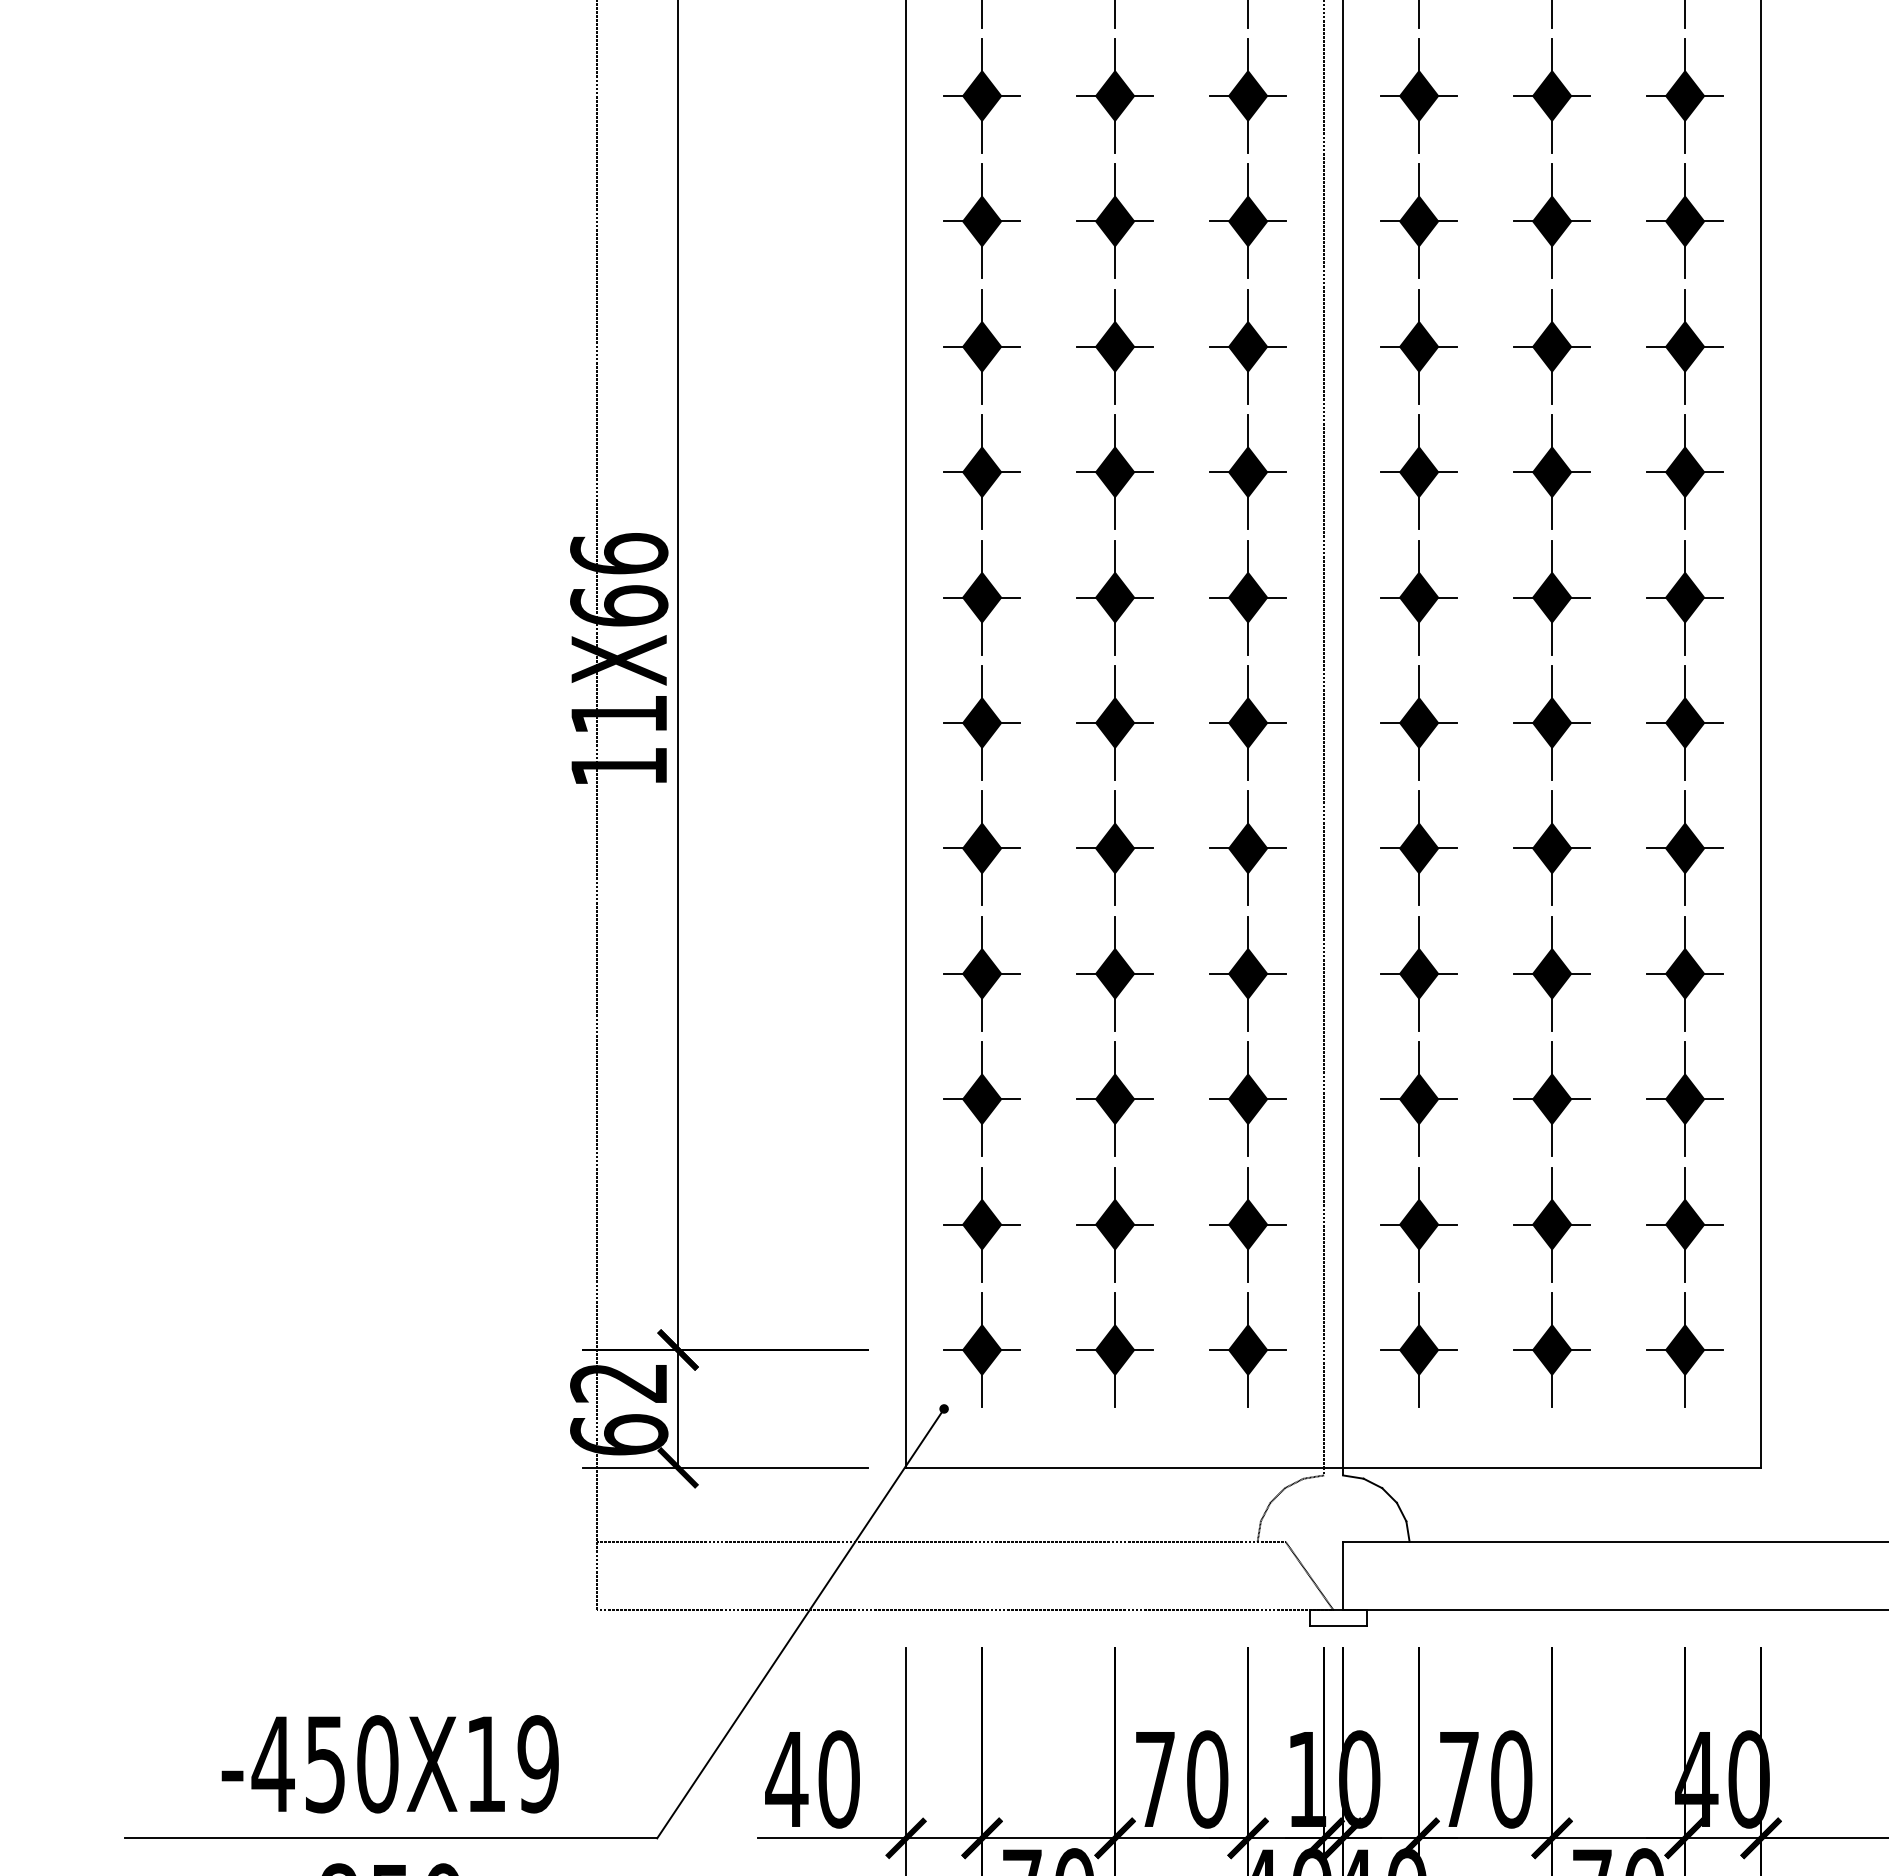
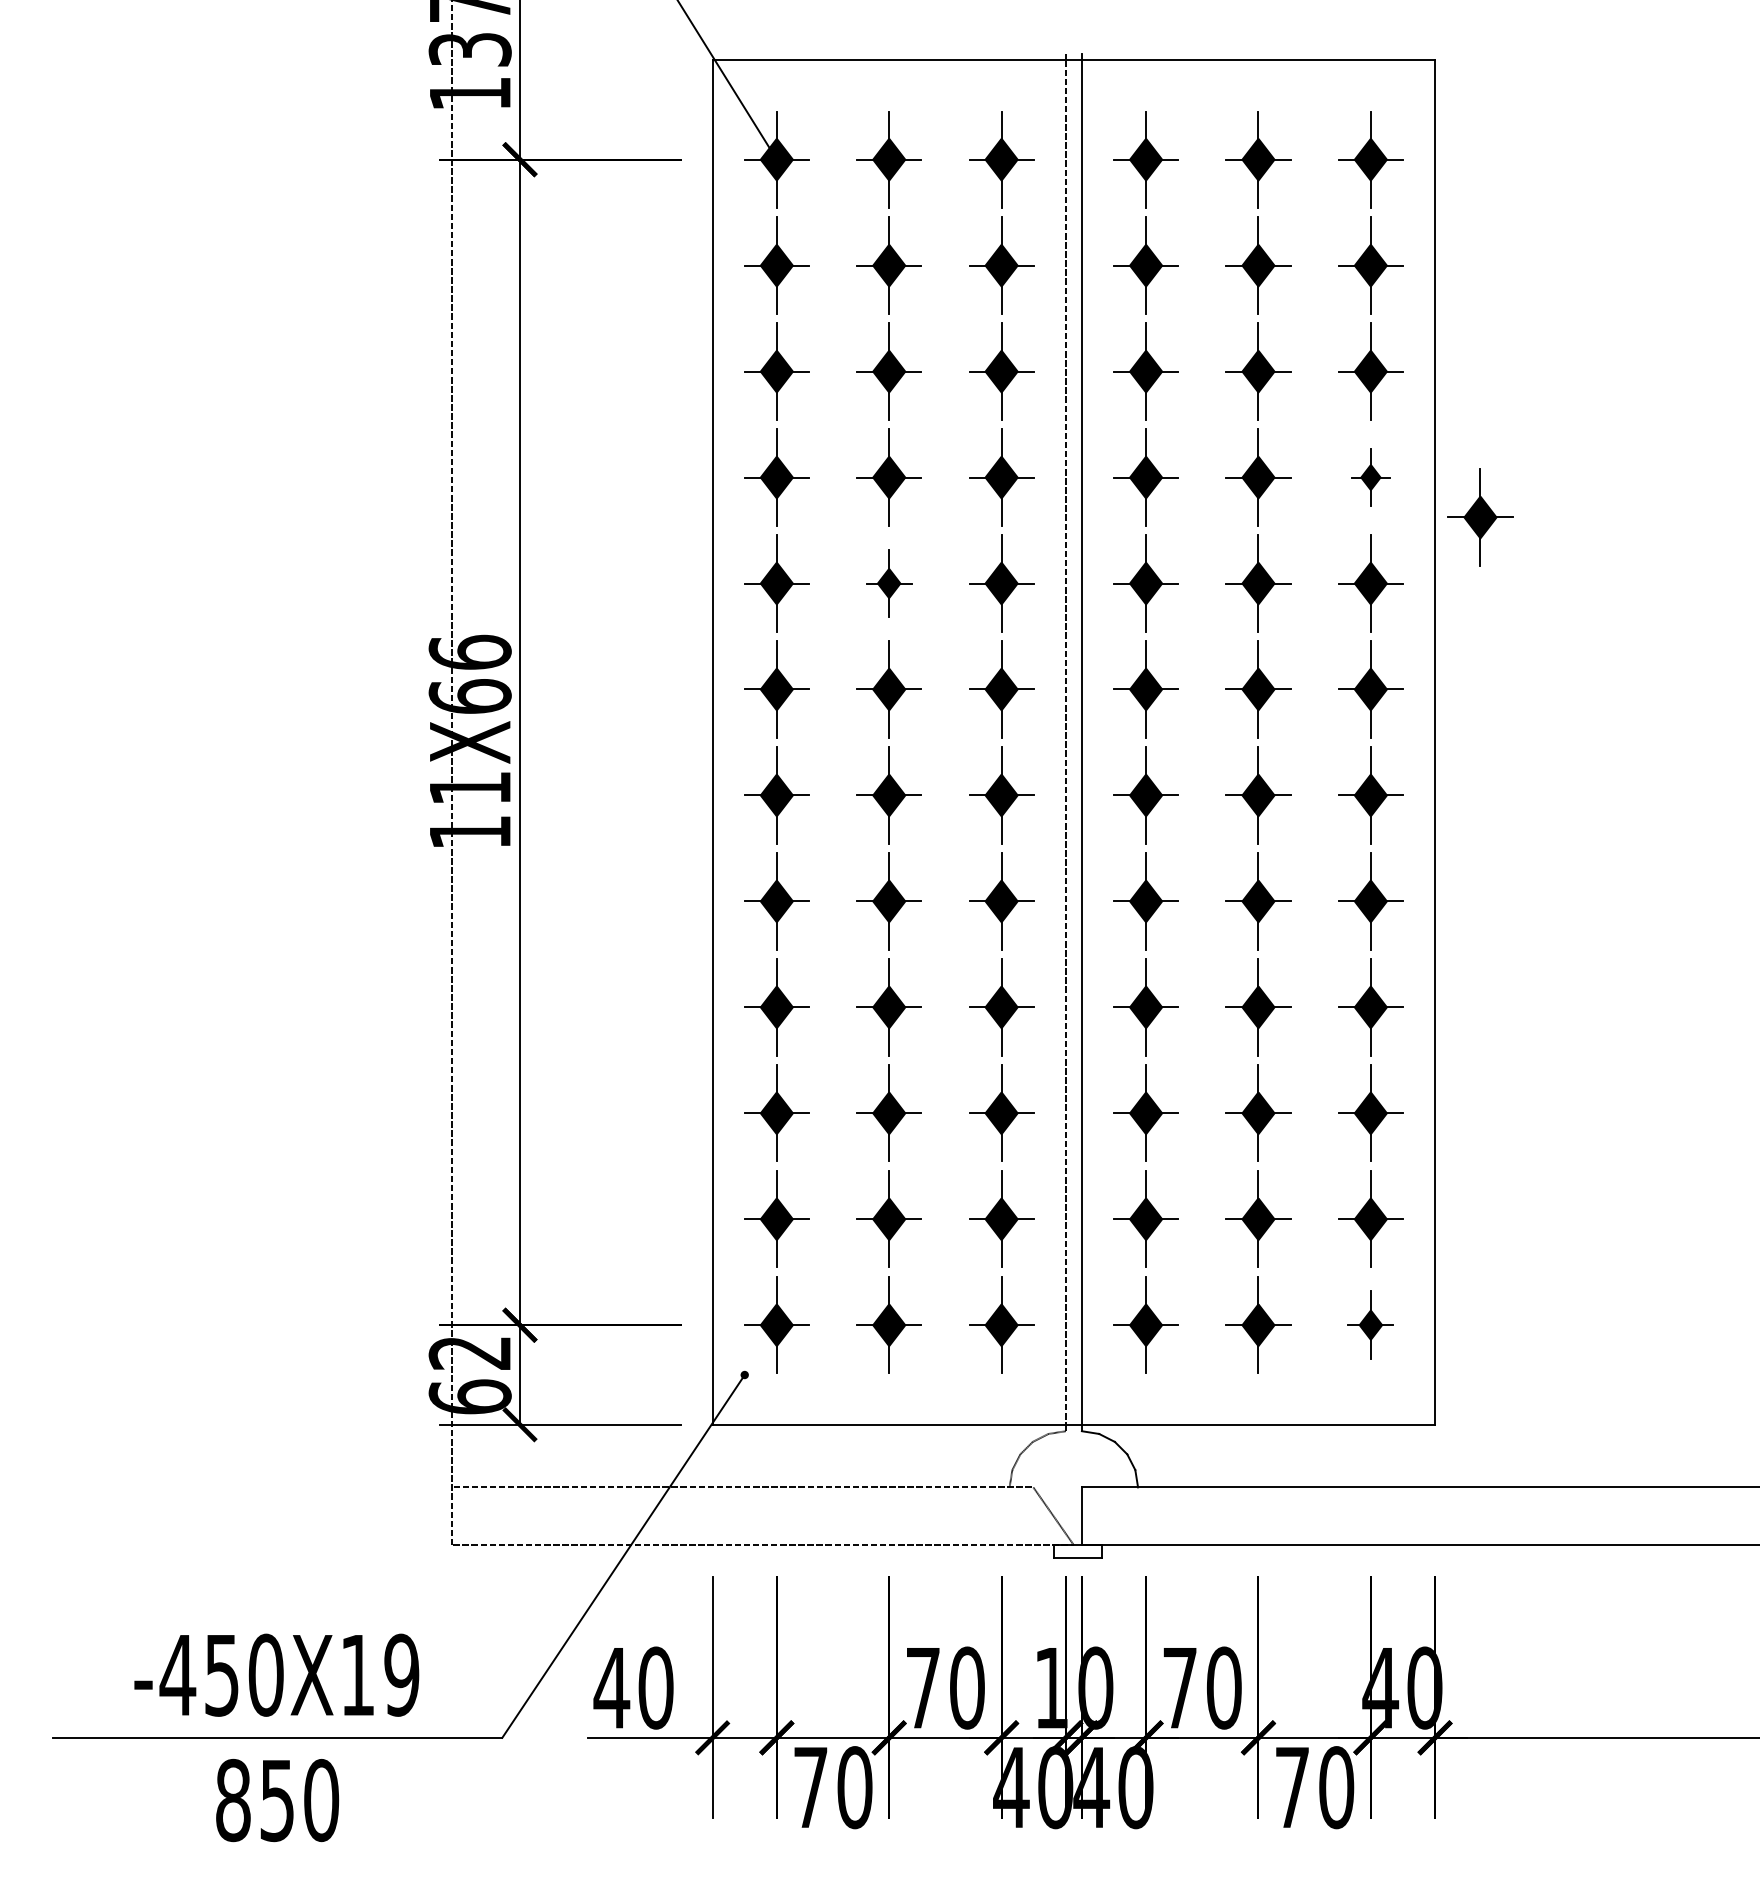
part: (1684, 346) -> (1370, 477), size x0.6
part: (1814, 394) -> (1480, 517), added
part: (1114, 472) -> (888, 583), size x0.7
part: (1684, 1349) -> (1370, 1324), size x0.7

